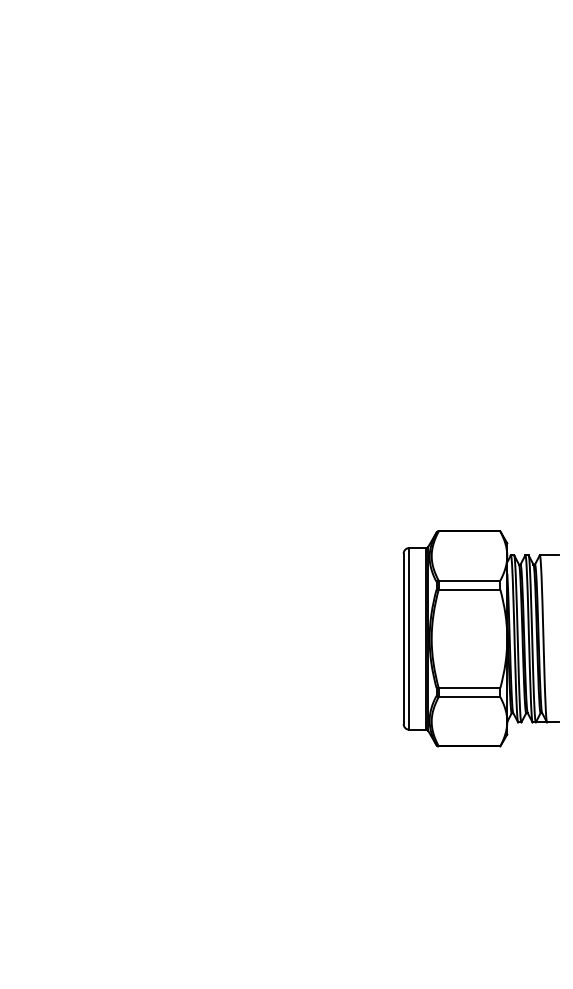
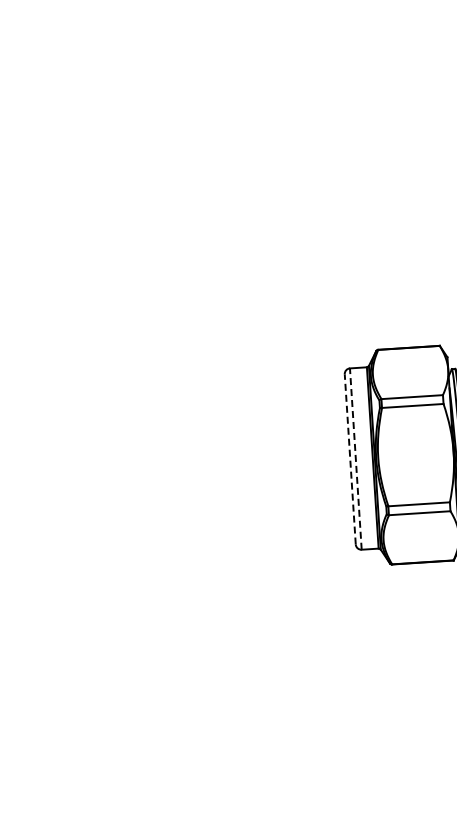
line: (403, 638) -> (350, 459), solid -> dashed
line: (409, 638) -> (356, 458), solid -> dashed

